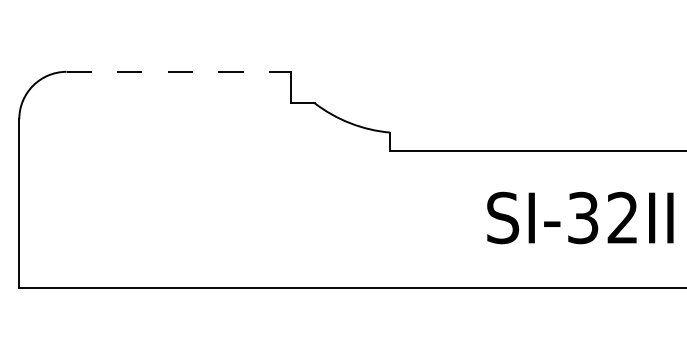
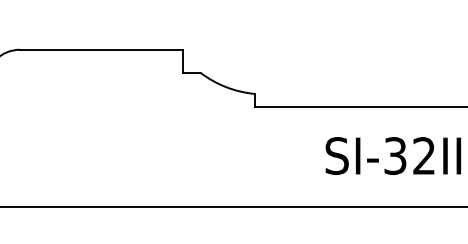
line: (178, 71) -> (101, 49), dashed -> solid

